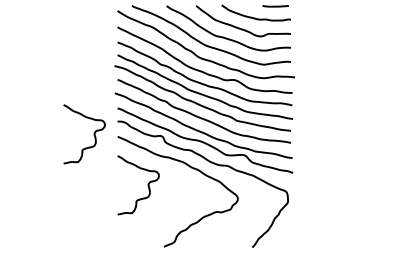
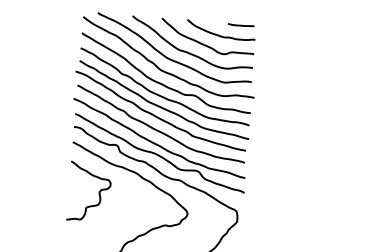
curve: (93, 134) -> (48, 137), removed

